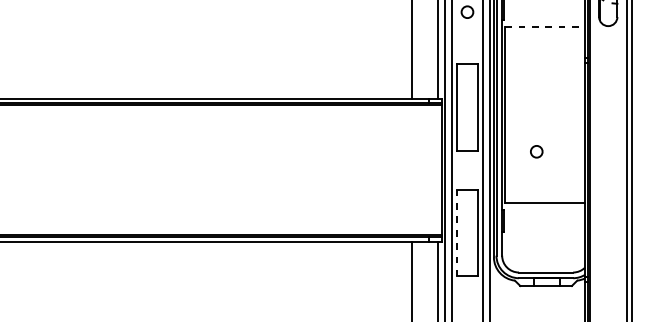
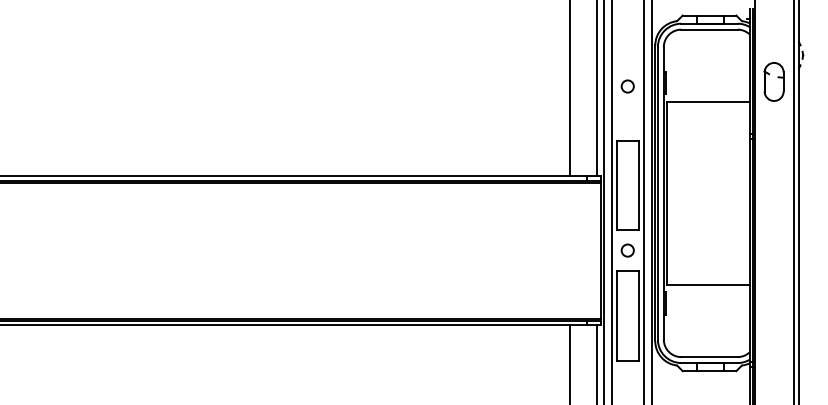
line: (545, 26) -> (708, 101), dashed -> solid
circle: (536, 151) -> (627, 250), moved
line: (456, 232) -> (616, 315), dashed -> solid

